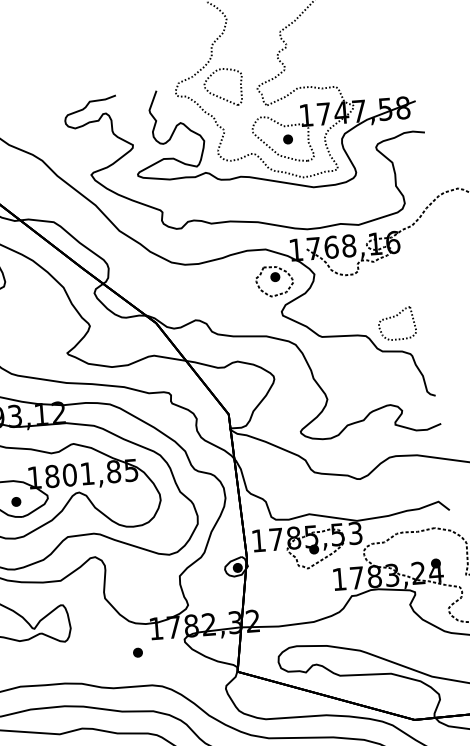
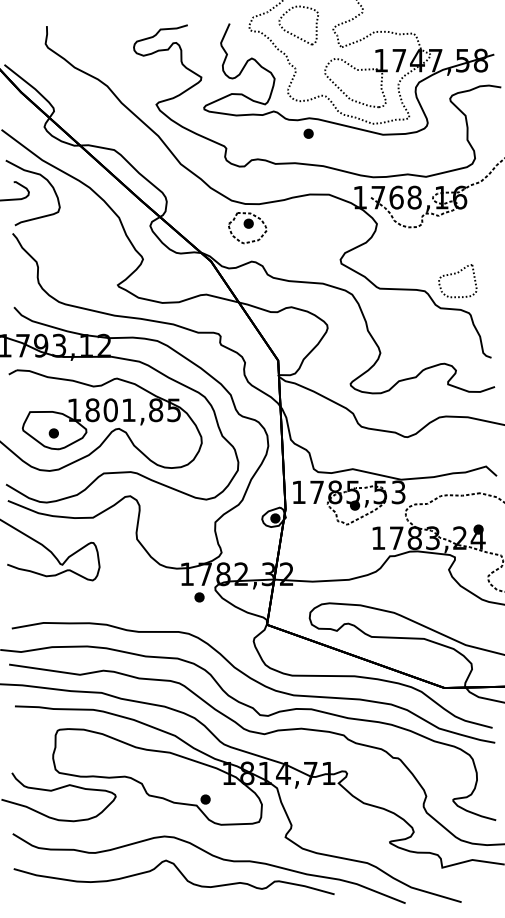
part: (287, 139) -> (308, 133), moved
part: (274, 281) -> (247, 228), moved
part: (137, 652) -> (199, 597), moved

